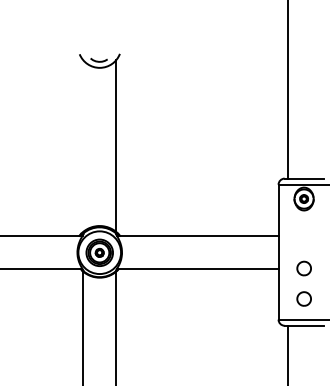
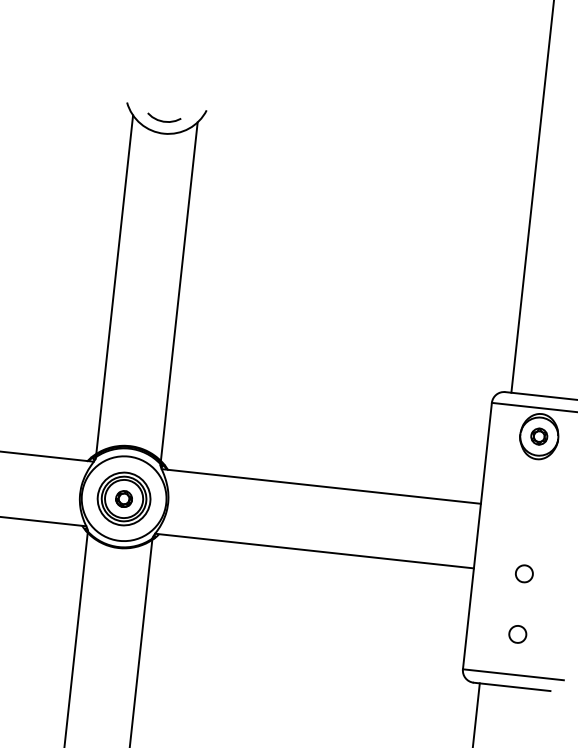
line: (83, 145) -> (115, 283), added
part: (303, 268) -> (523, 573), size x0.62
part: (303, 299) -> (516, 634), size x0.62

